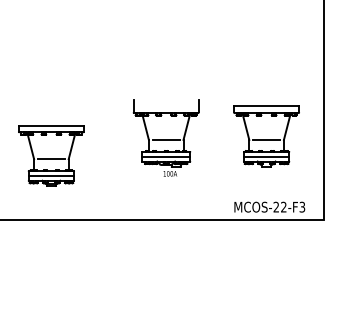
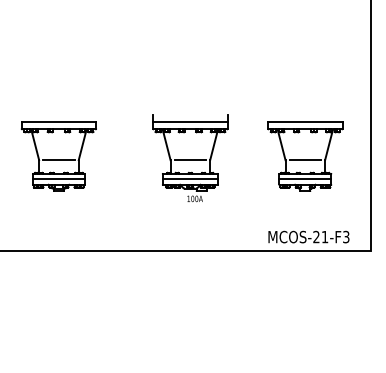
line: (166, 106) -> (190, 121), added
part: (51, 156) -> (58, 156), moved
text: (283, 206) -> (324, 236), MCOS-22-F3 -> MCOS-21-F3

